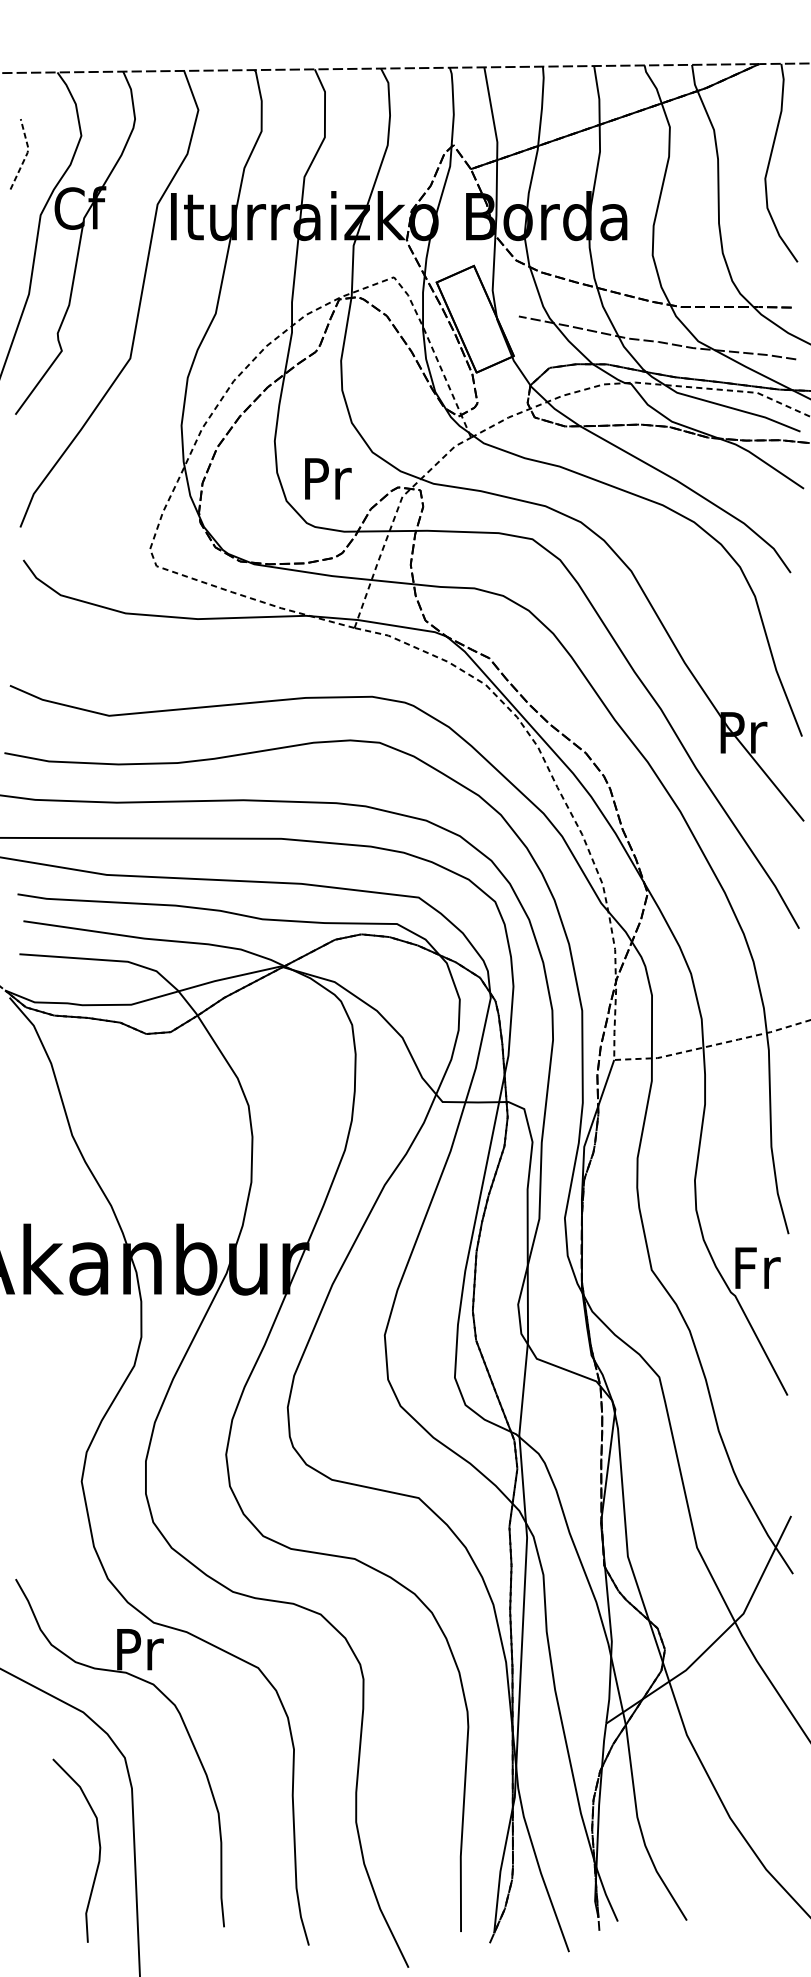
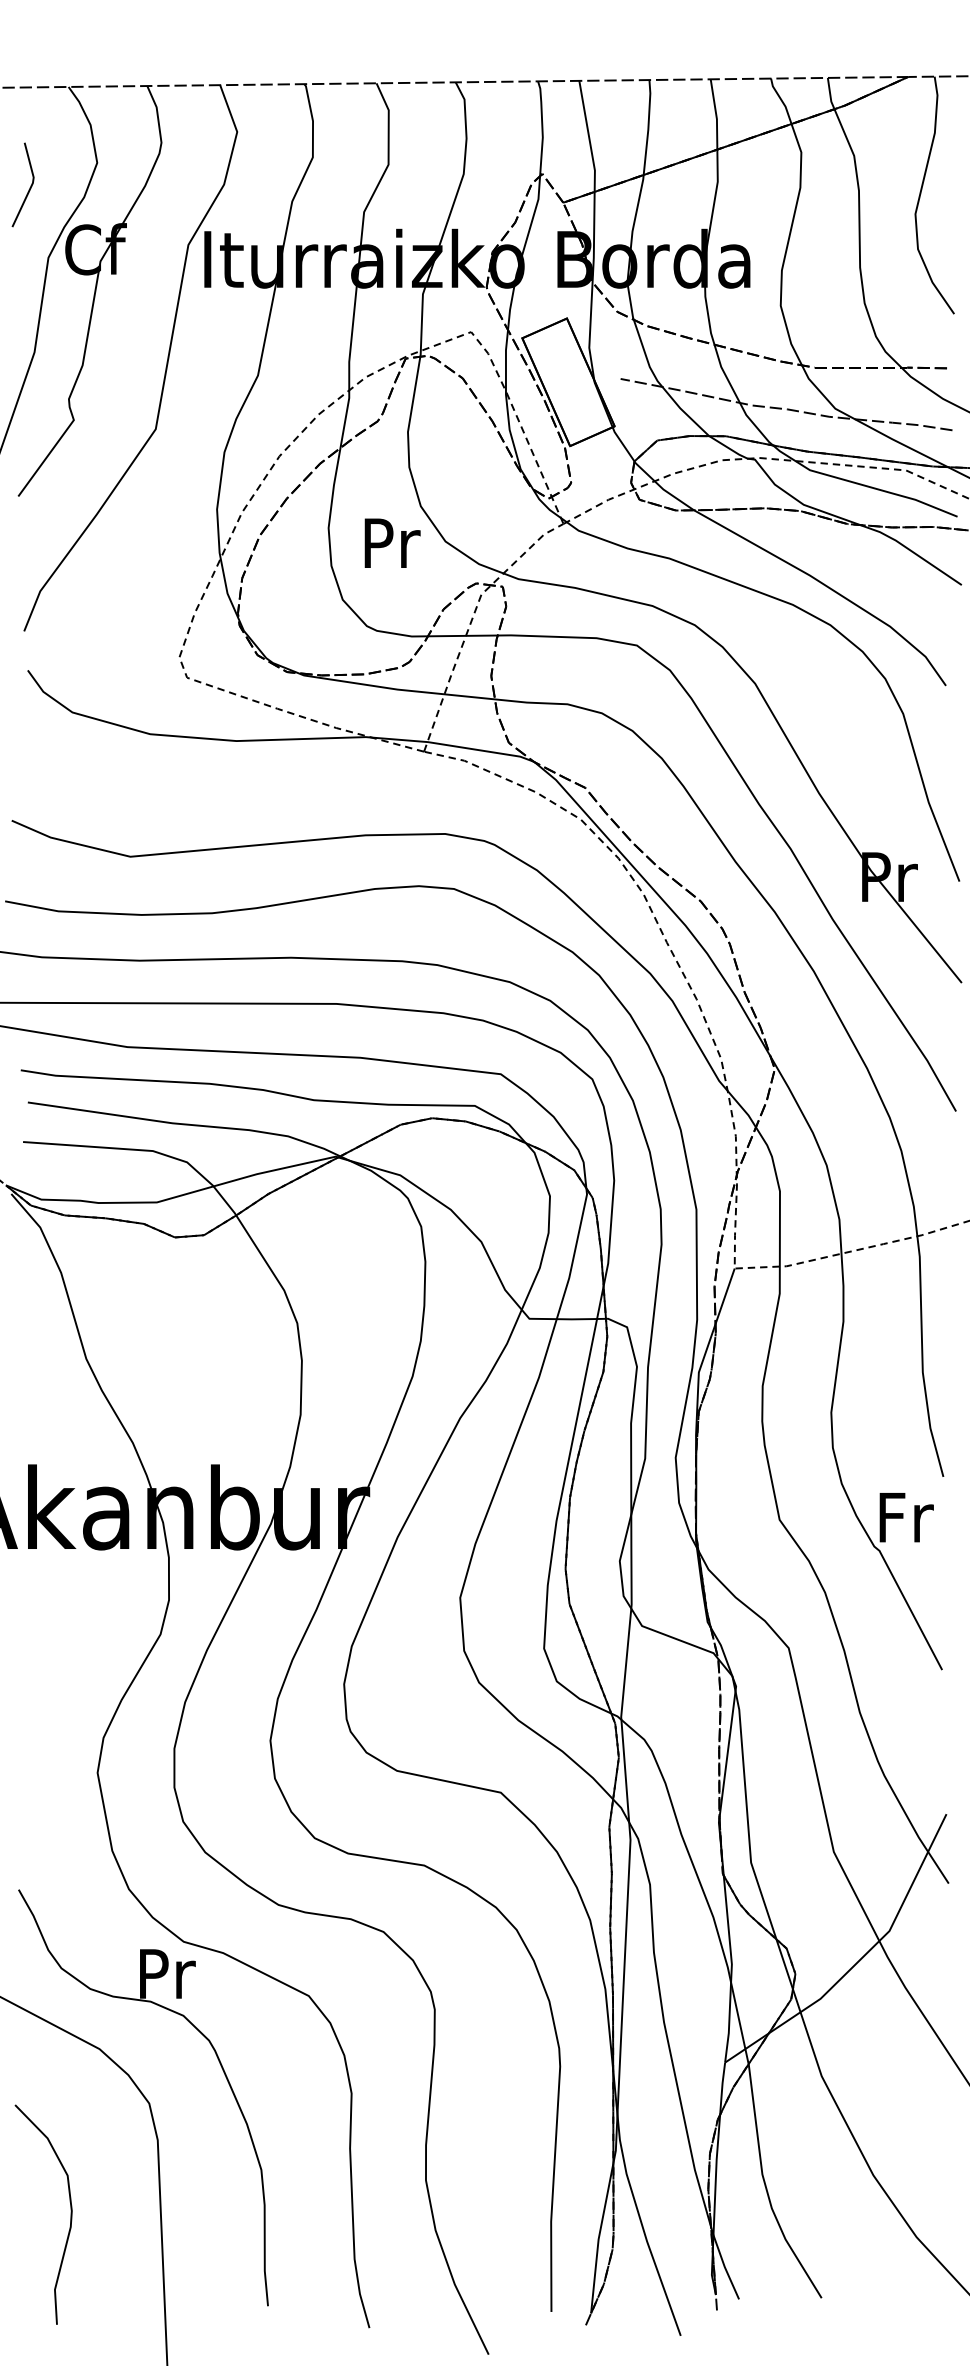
line: (27, 153) -> (32, 184), dashed -> solid
text: (328, 478) -> (392, 542), moved
curve: (99, 1850) -> (70, 2214), moved

